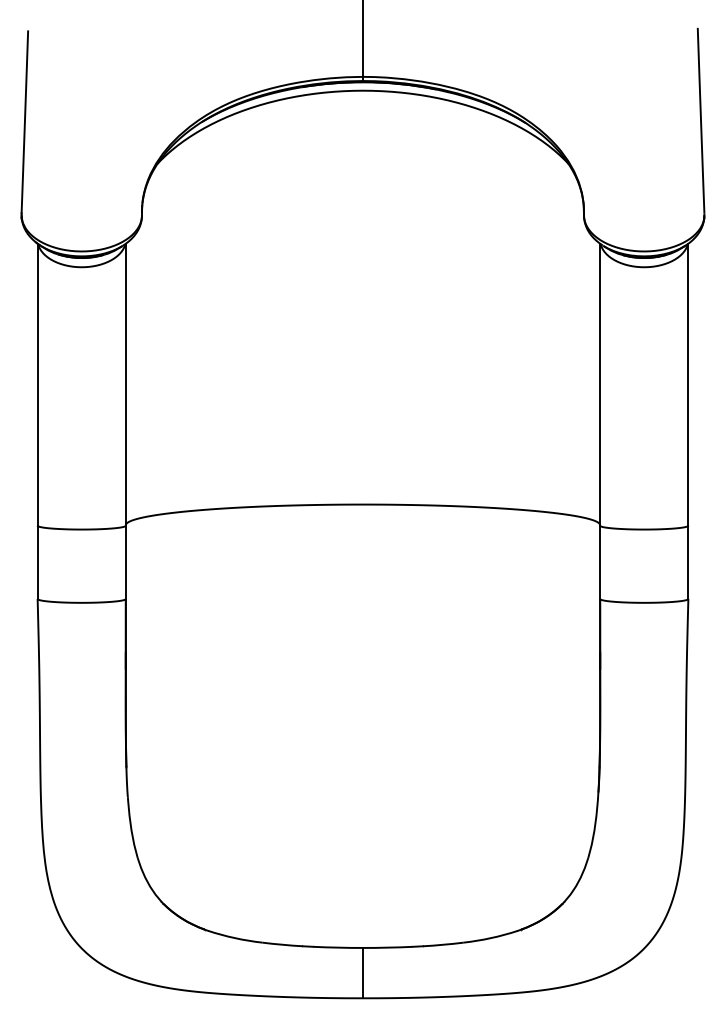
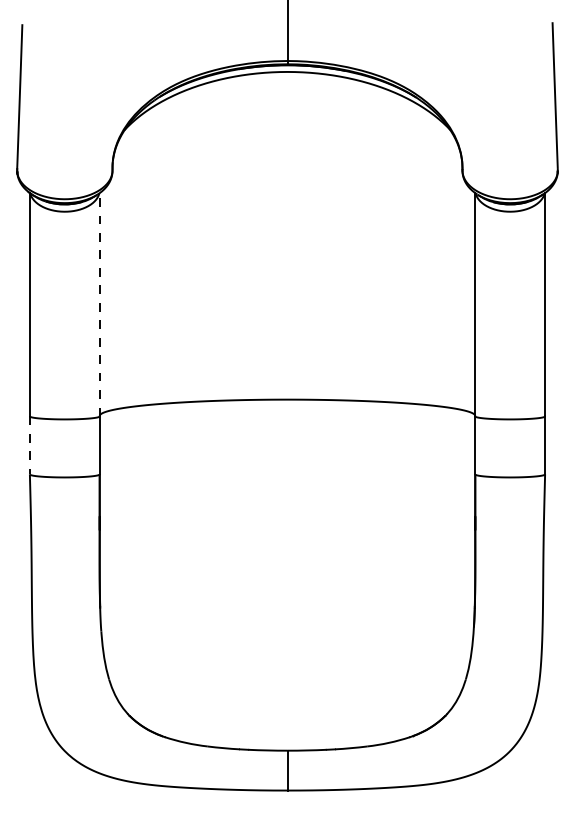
line: (125, 384) -> (99, 304), solid -> dashed
line: (37, 562) -> (29, 445), solid -> dashed

